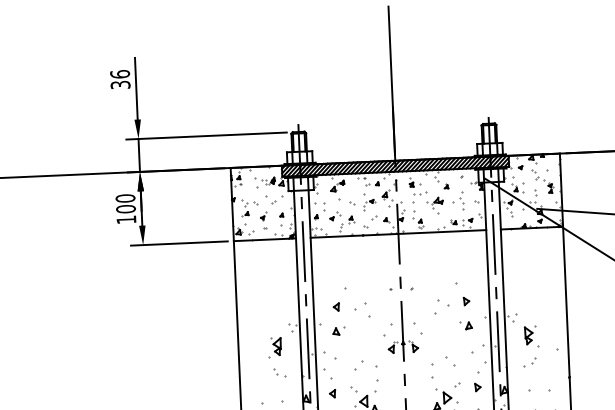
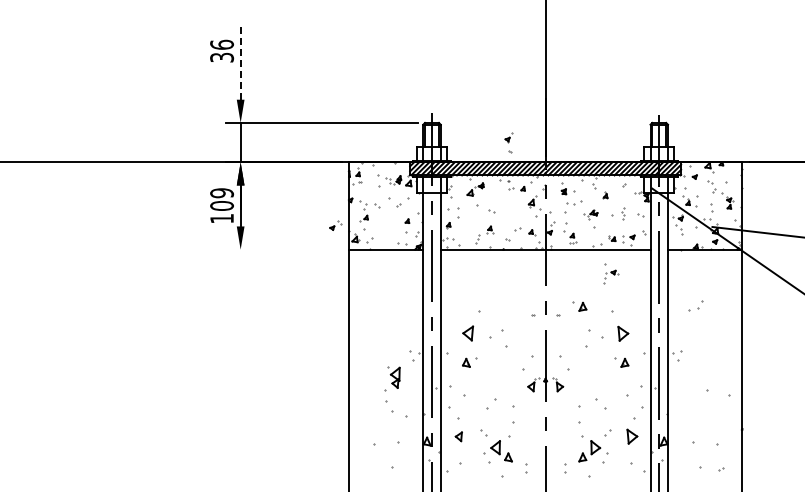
line: (136, 88) -> (240, 62), solid -> dashed
text: (125, 198) -> (222, 193), 100 -> 109
part: (461, 200) -> (622, 213), size x0.6
part: (370, 202) -> (611, 273), moved
part: (434, 202) -> (590, 214), size x0.7
part: (334, 216) -> (335, 225), moved
part: (263, 220) -> (508, 142), moved
line: (179, 243) -> (283, 249), removed
part: (428, 280) -> (579, 306), added
part: (466, 301) -> (623, 333), size x1.6
part: (336, 306) -> (467, 333), size x1.6
part: (530, 335) -> (697, 377), removed
part: (529, 361) -> (695, 305), moved
part: (279, 372) -> (396, 408), size x1.6
part: (477, 387) -> (632, 436), size x1.6

